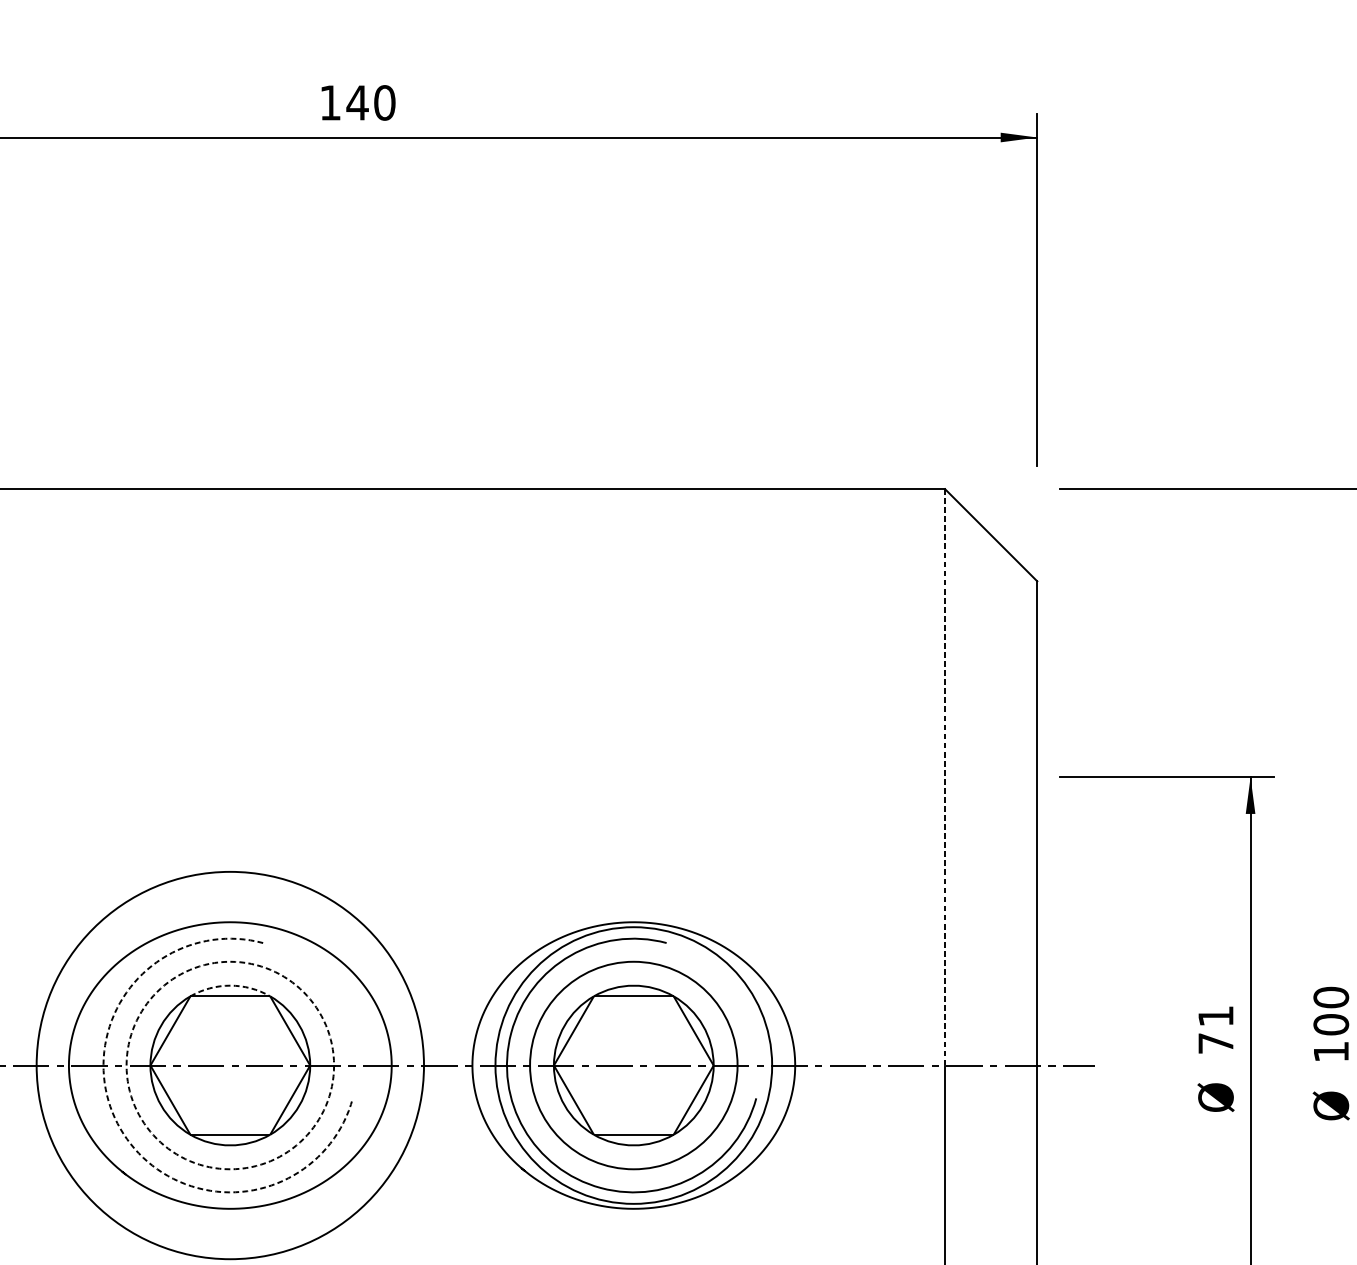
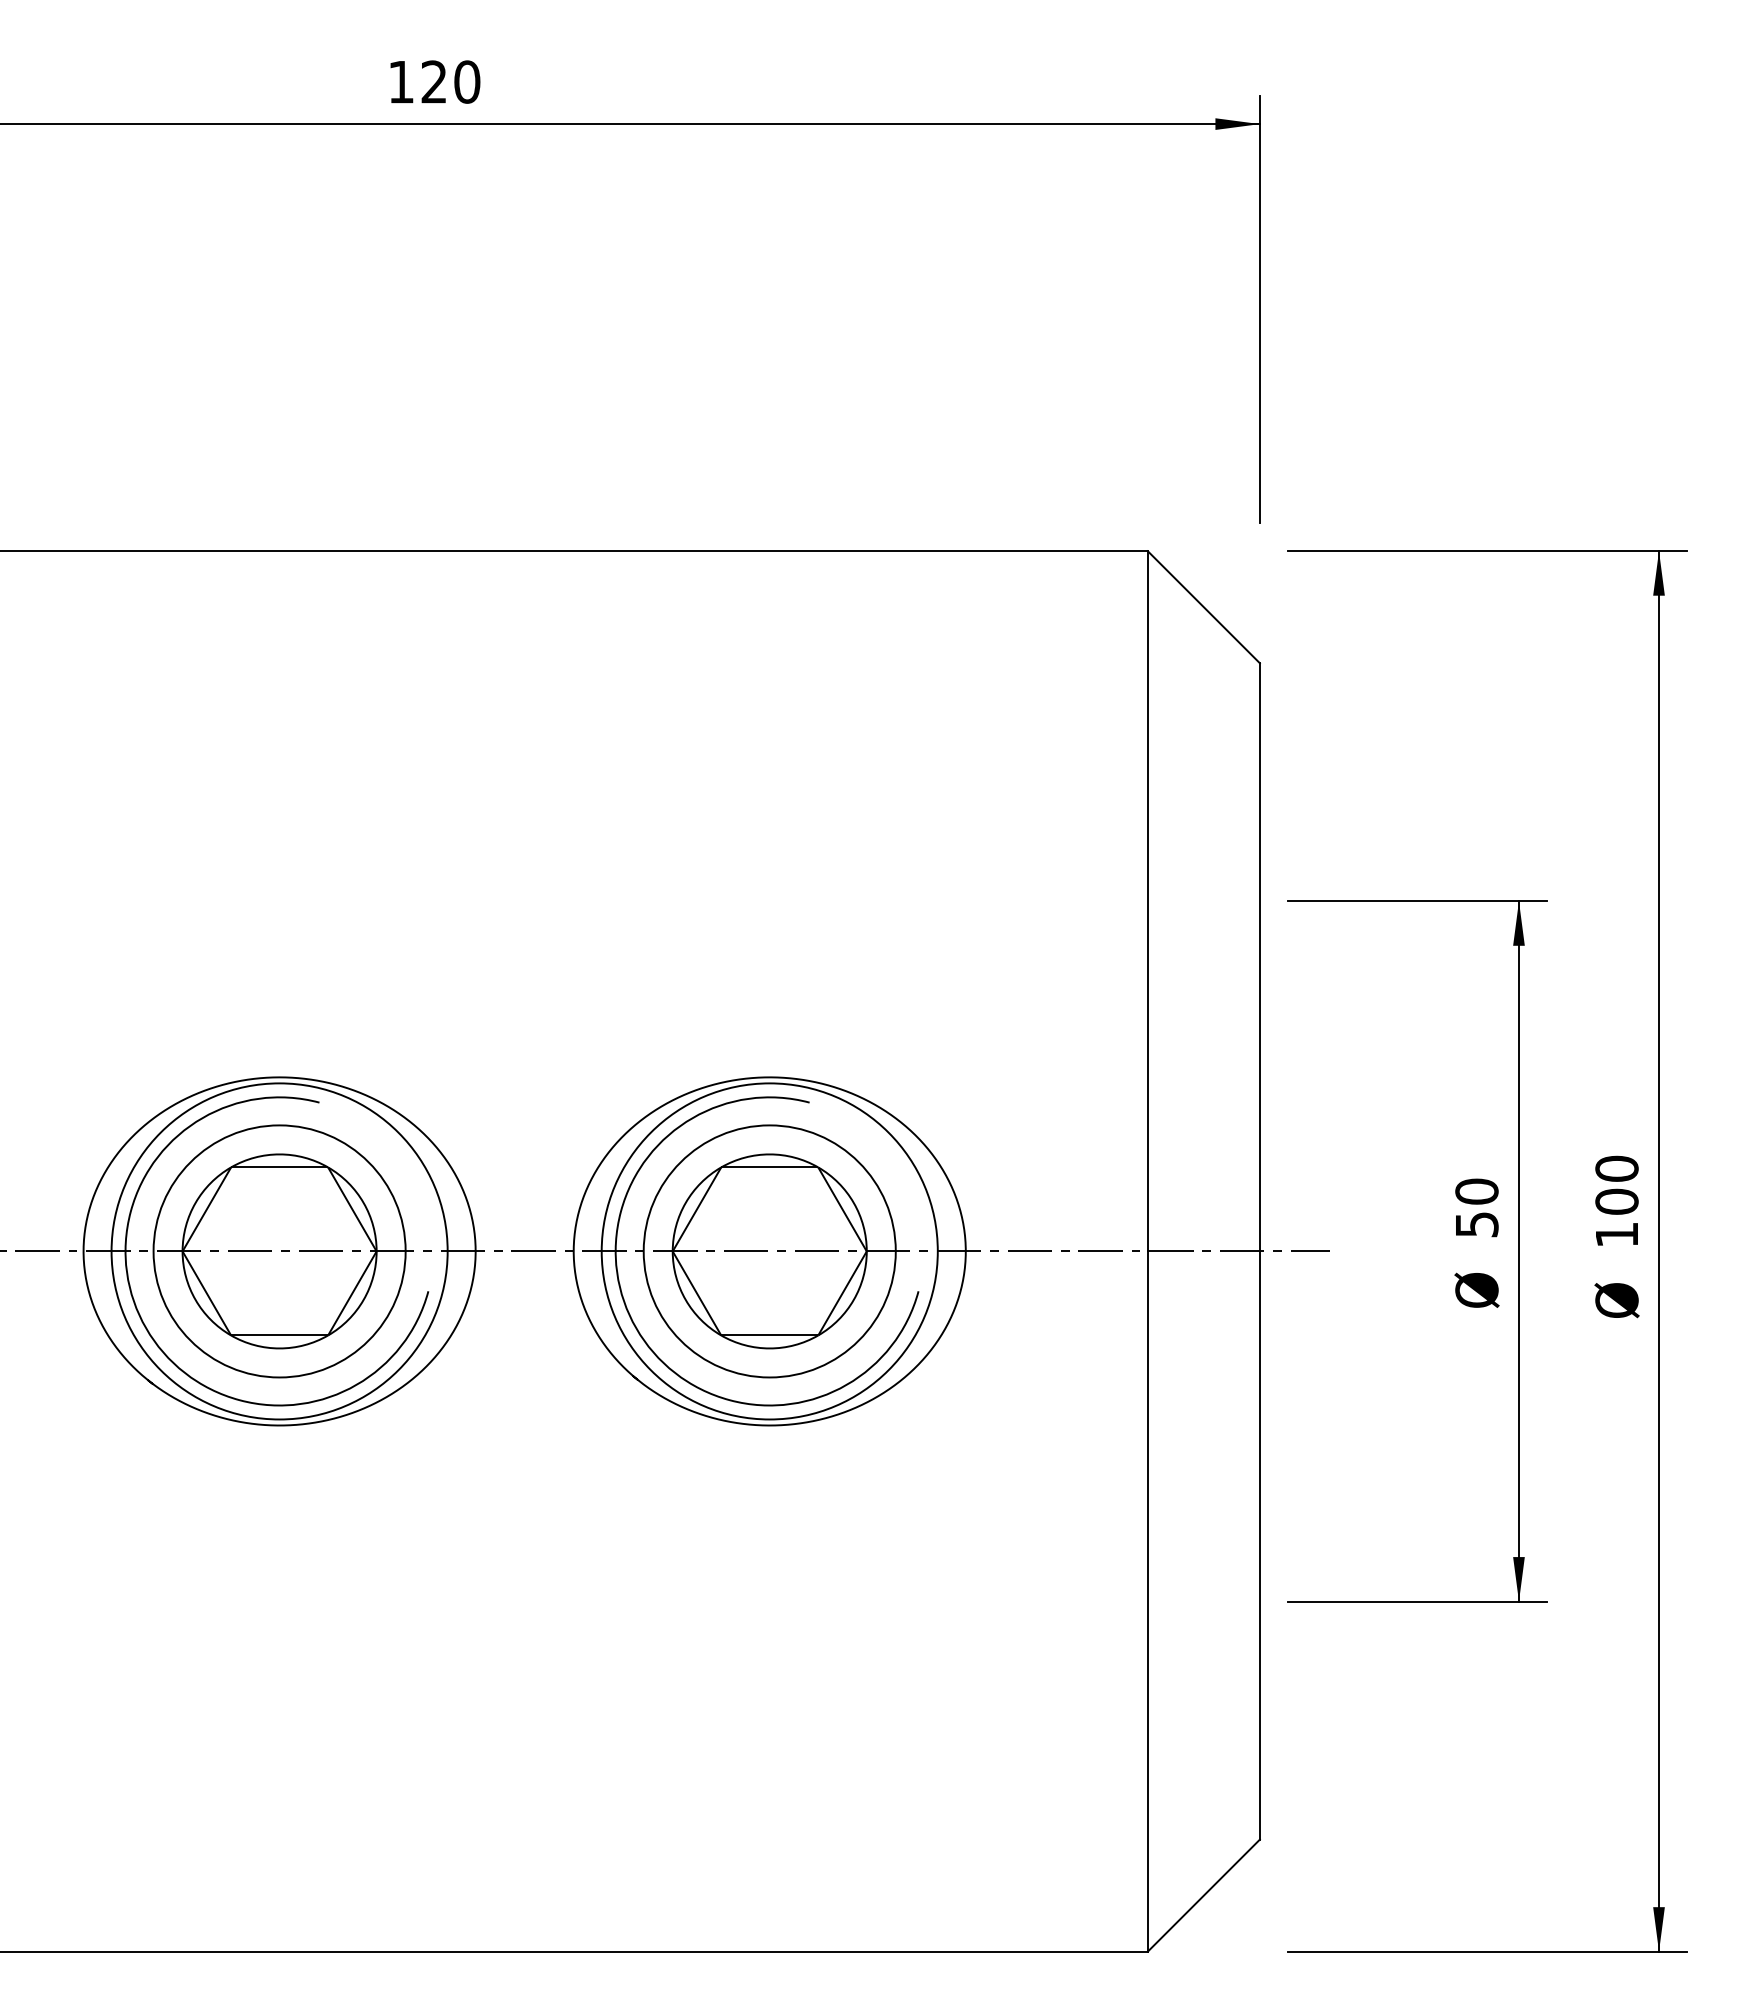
text: (357, 102) -> (433, 81), 140 -> 120
line: (944, 777) -> (1147, 901), dashed -> solid
arc: (230, 985) -> (279, 1154), dashed -> solid
text: (1215, 1029) -> (1476, 1207), 71 -> 50
circle: (230, 1065) -> (279, 1251), dashed -> solid
circle: (230, 1065) -> (279, 1251), size x0.71
arc: (120, 1128) -> (146, 1328), dashed -> solid

